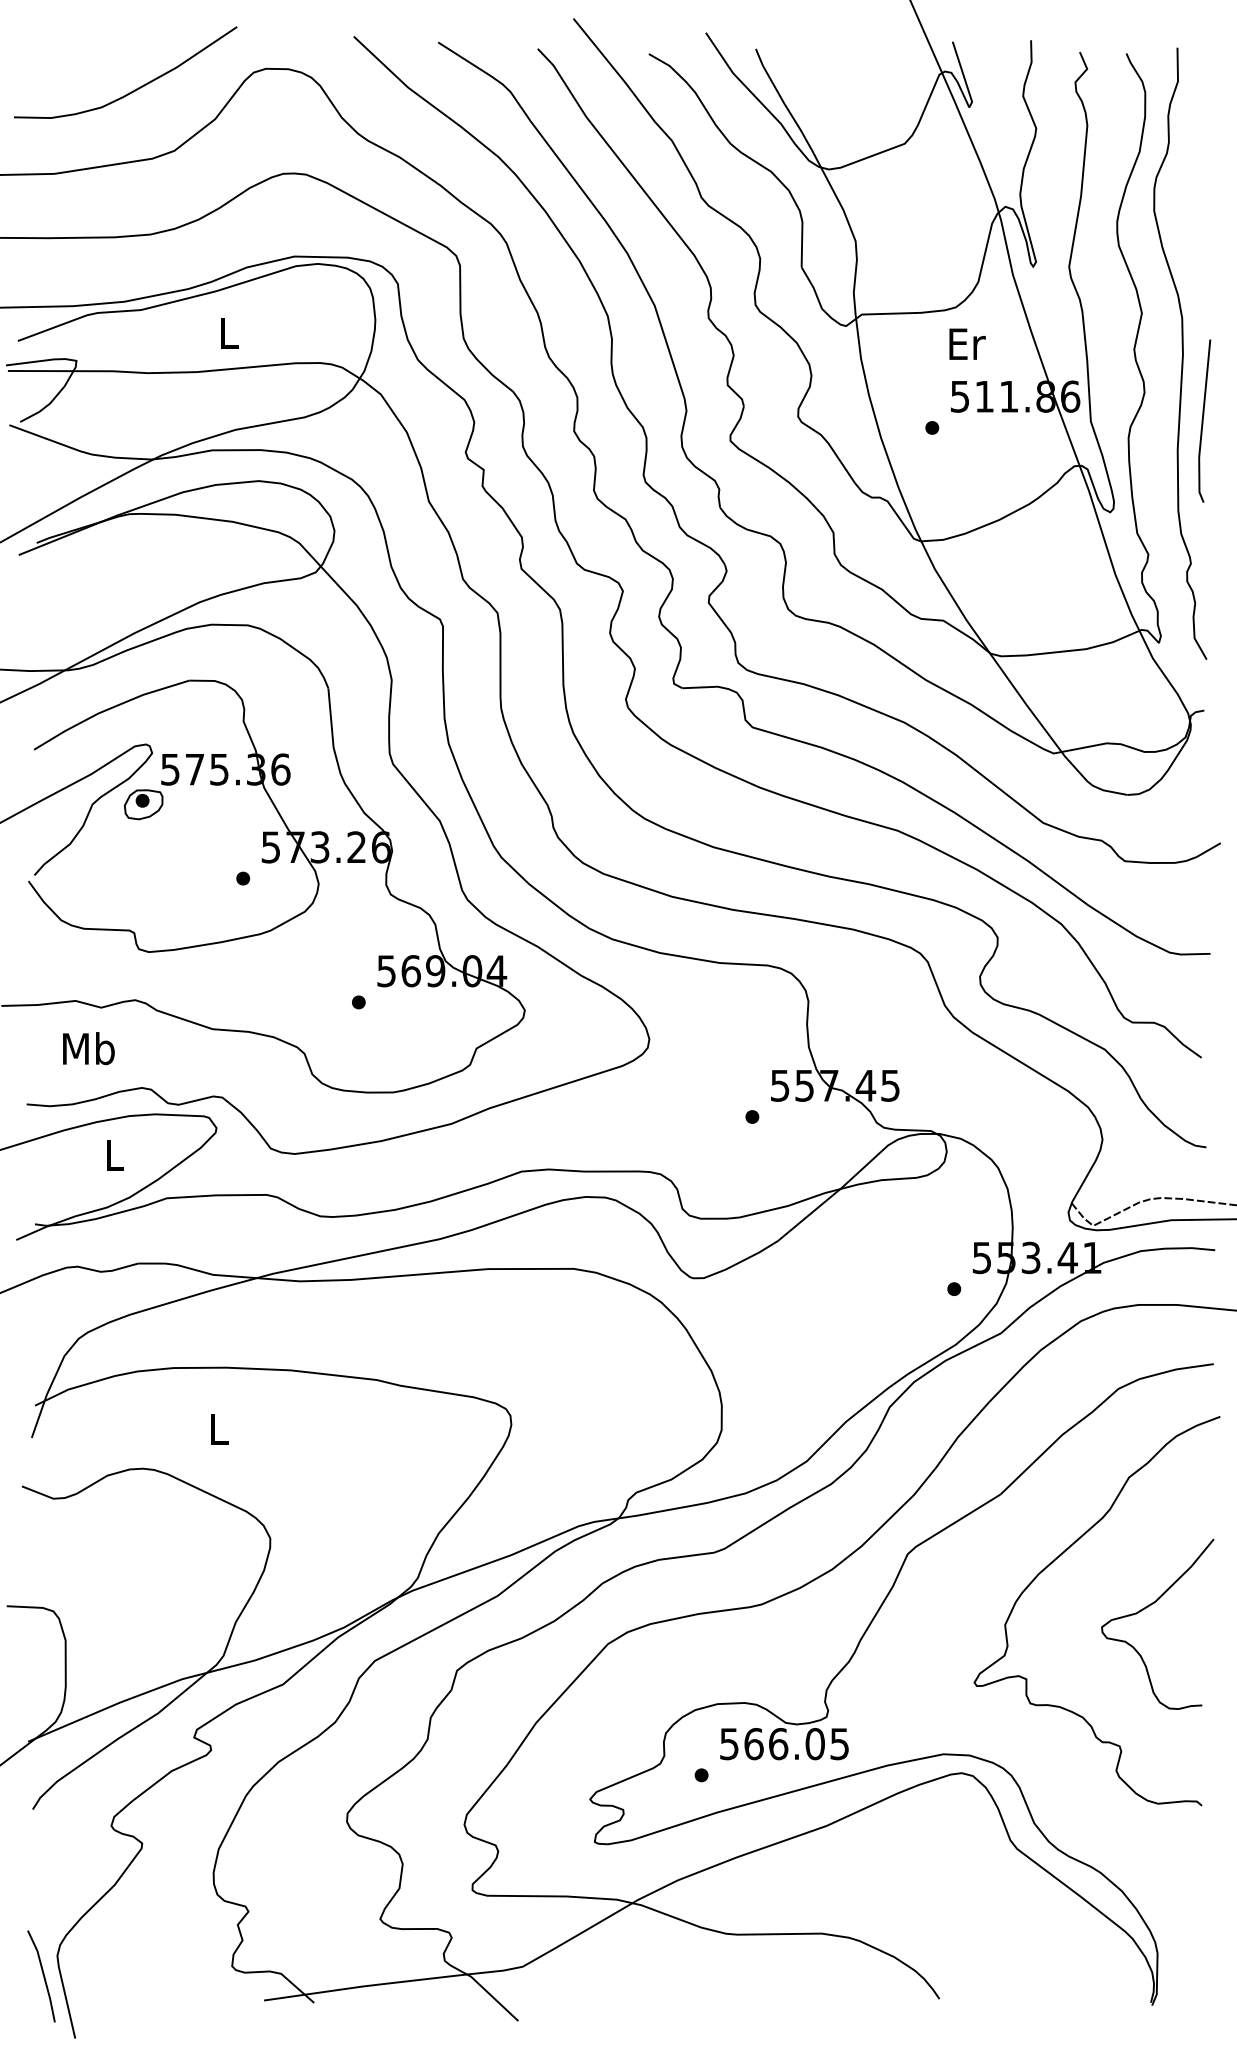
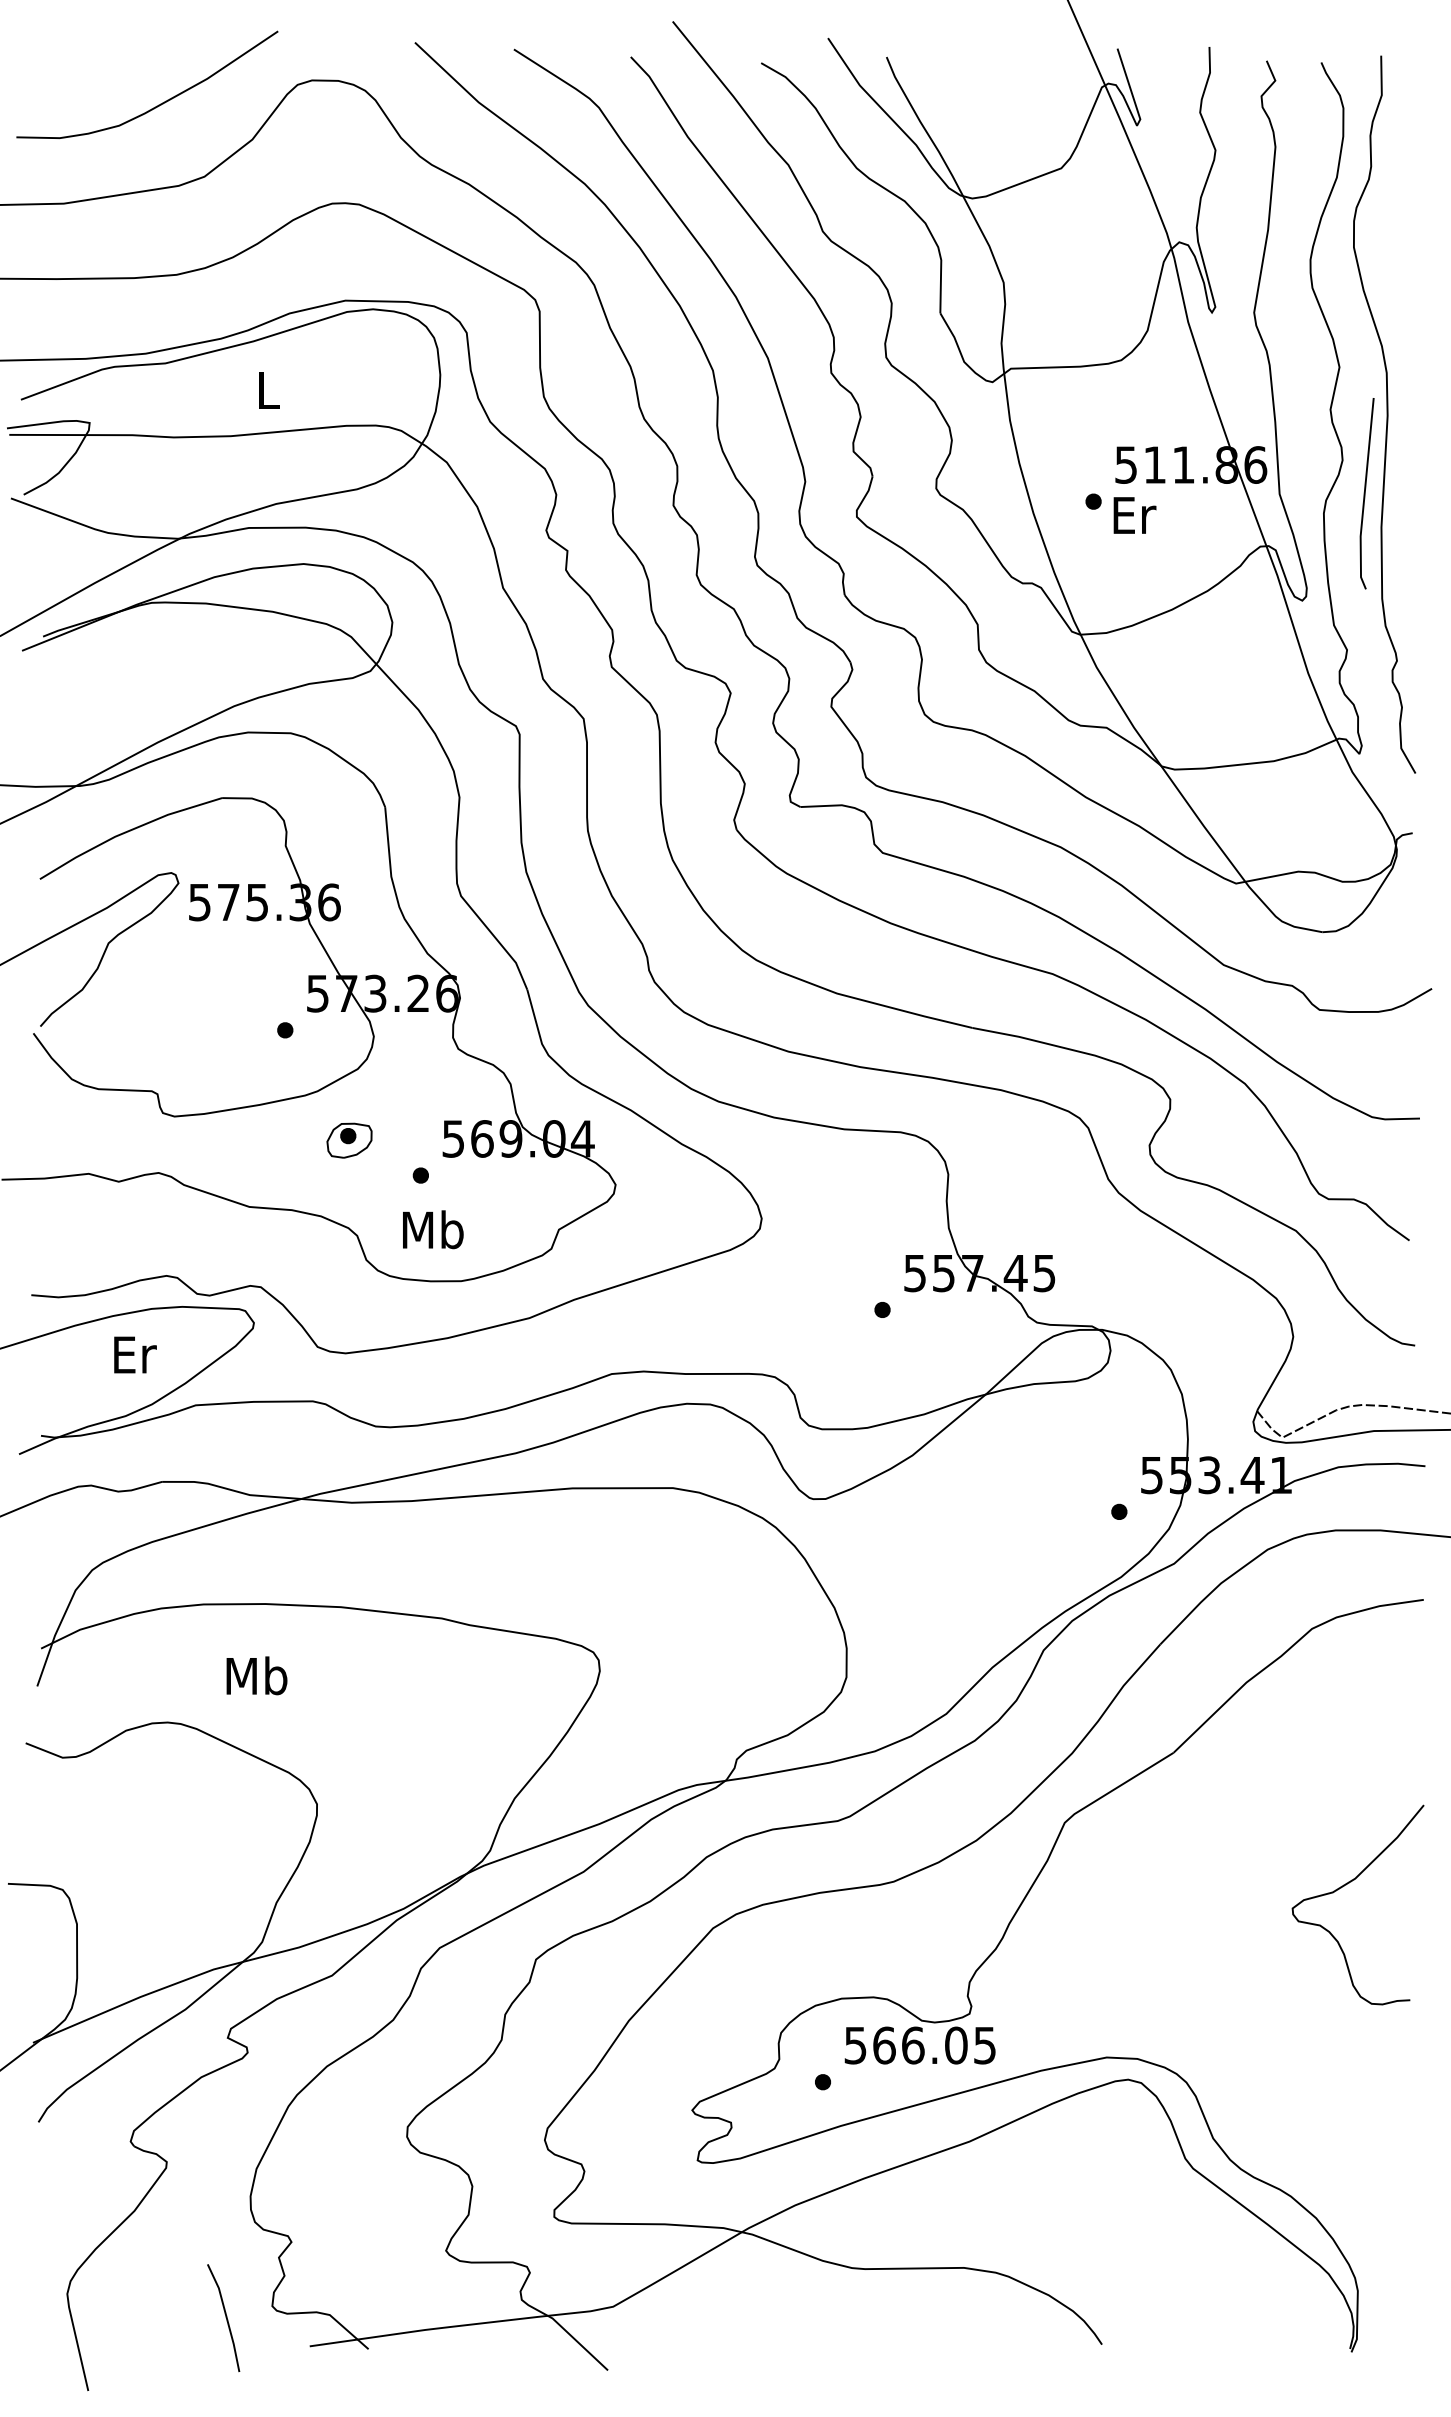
text: (967, 344) -> (1134, 515), moved
line: (1203, 420) -> (1365, 493), moved
part: (143, 804) -> (349, 1140), moved
text: (89, 1048) -> (433, 1229), moved
text: (115, 1154) -> (135, 1354), L -> Er
text: (218, 1428) -> (256, 1675), L -> Mb
curve: (1050, 1565) -> (1232, 1835), removed
line: (43, 1975) -> (225, 2317), moved

